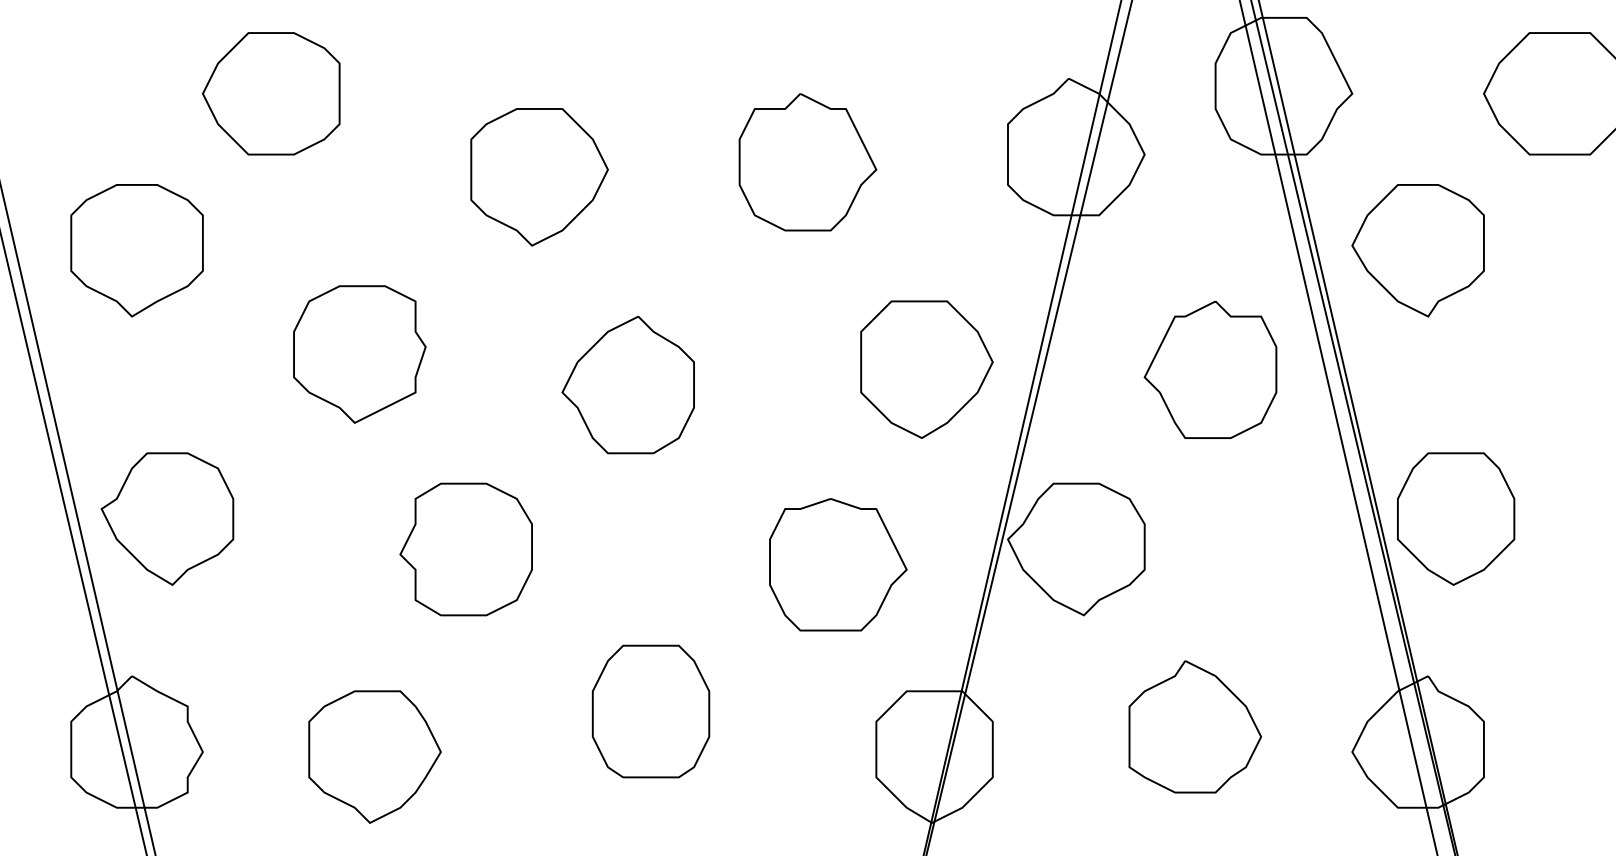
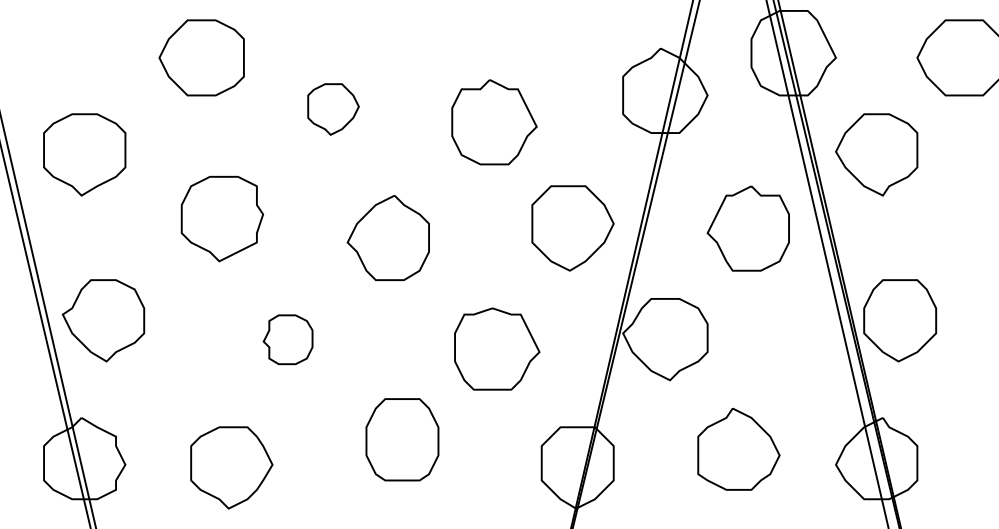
part: (270, 93) -> (201, 57), moved
part: (808, 162) -> (494, 122), moved
part: (539, 177) -> (333, 109), size x0.6
part: (465, 549) -> (287, 339), size x0.6
part: (838, 563) -> (497, 348), moved

